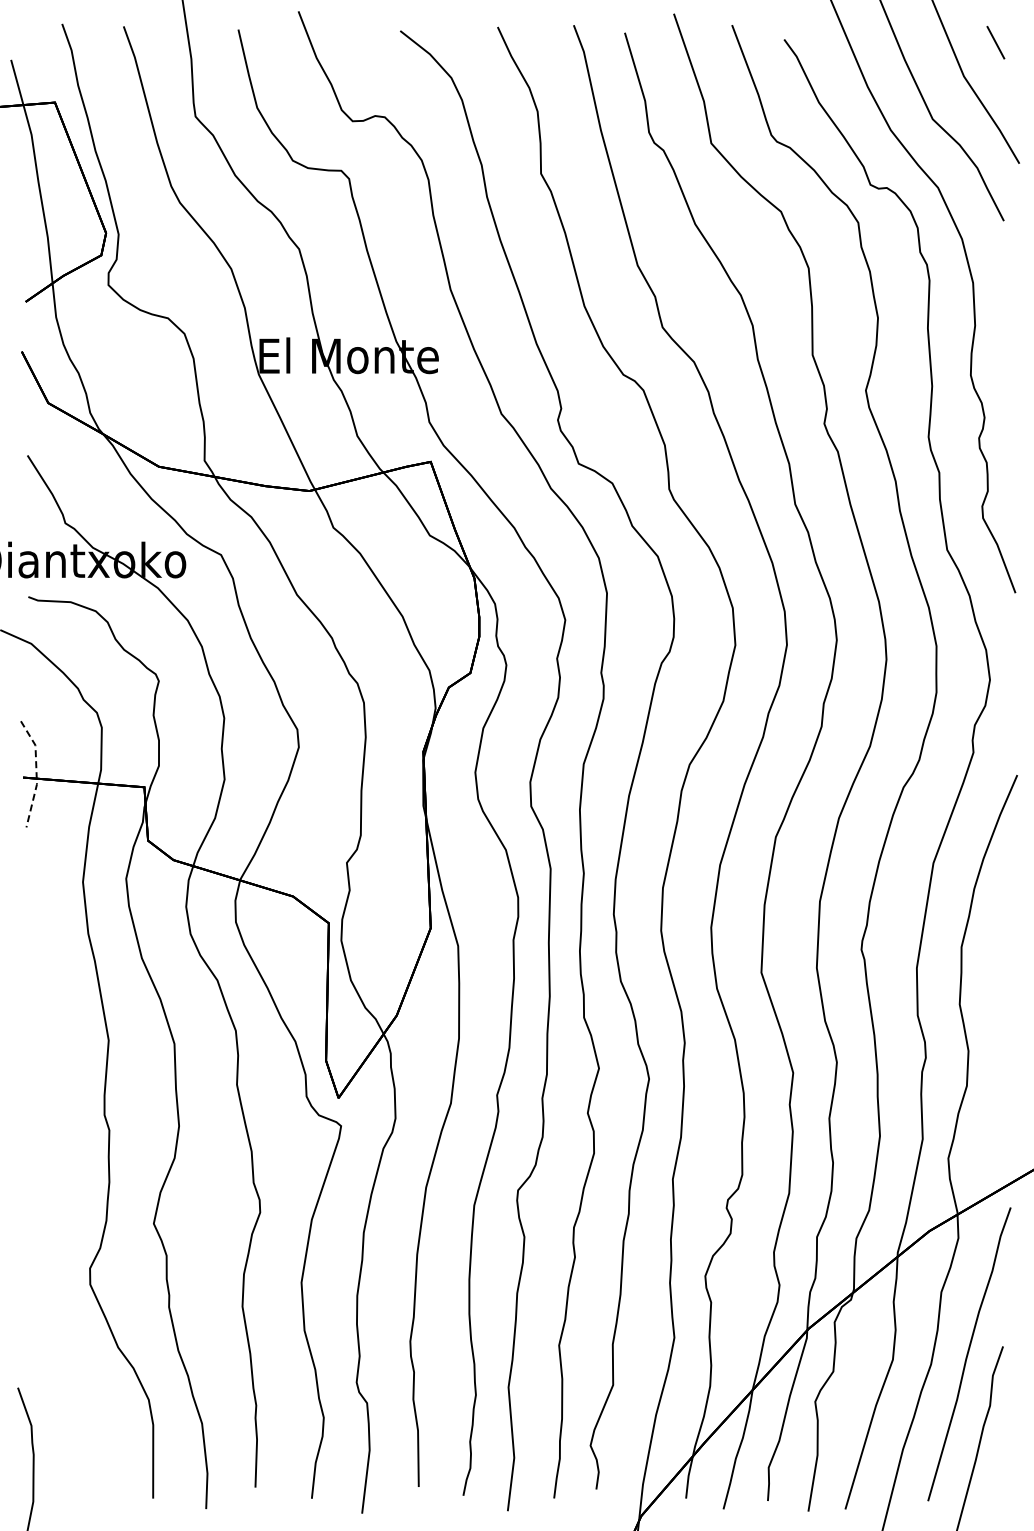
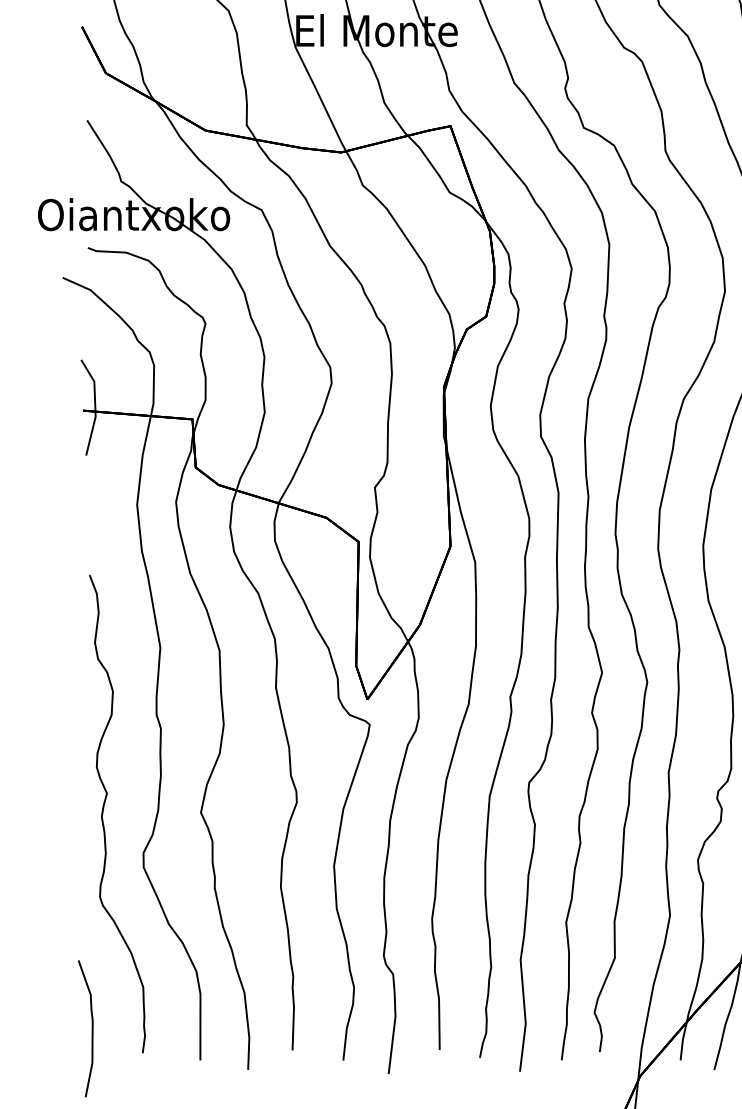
line: (36, 772) -> (95, 406), dashed -> solid
curve: (45, 1225) -> (103, 814), added

